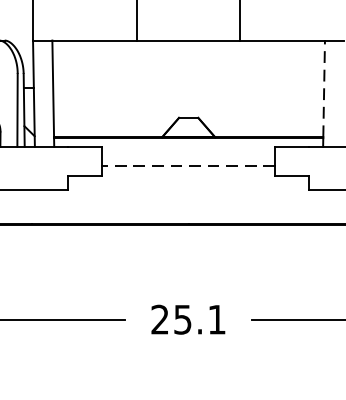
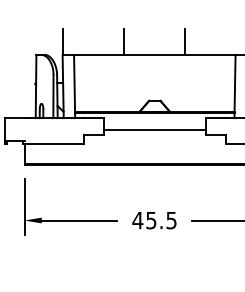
line: (324, 88) -> (235, 83), dashed -> solid
line: (188, 166) -> (154, 129), dashed -> solid
text: (188, 319) -> (154, 220), 25.1 -> 45.5

